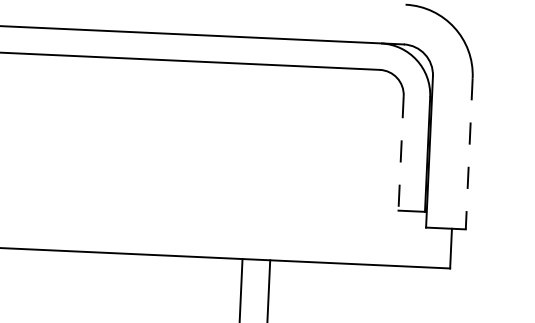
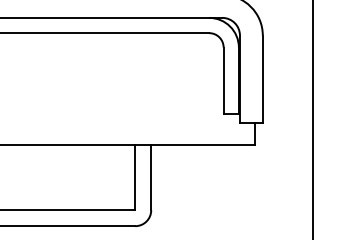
line: (400, 153) -> (223, 80), dashed -> solid
line: (468, 154) -> (262, 79), dashed -> solid

